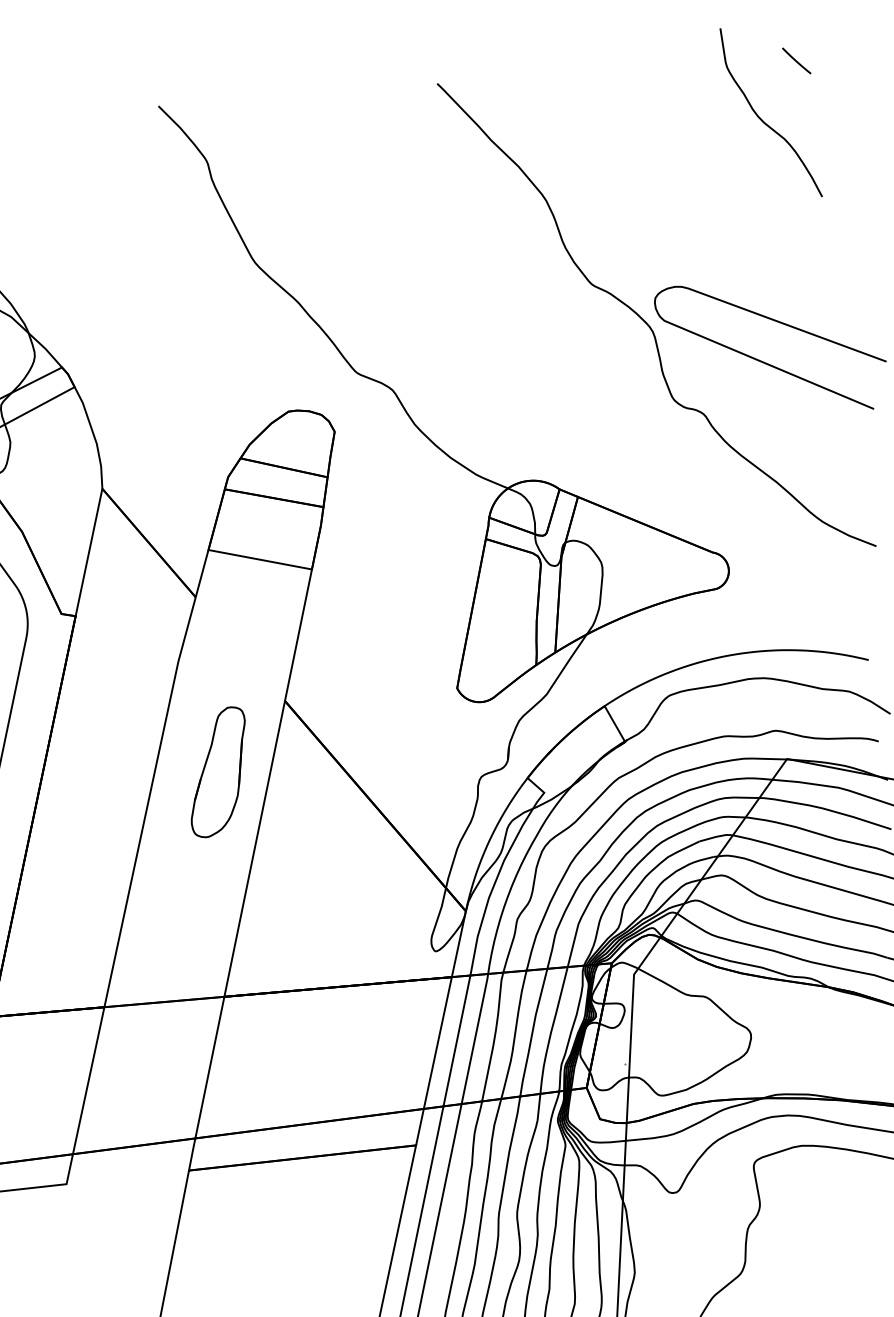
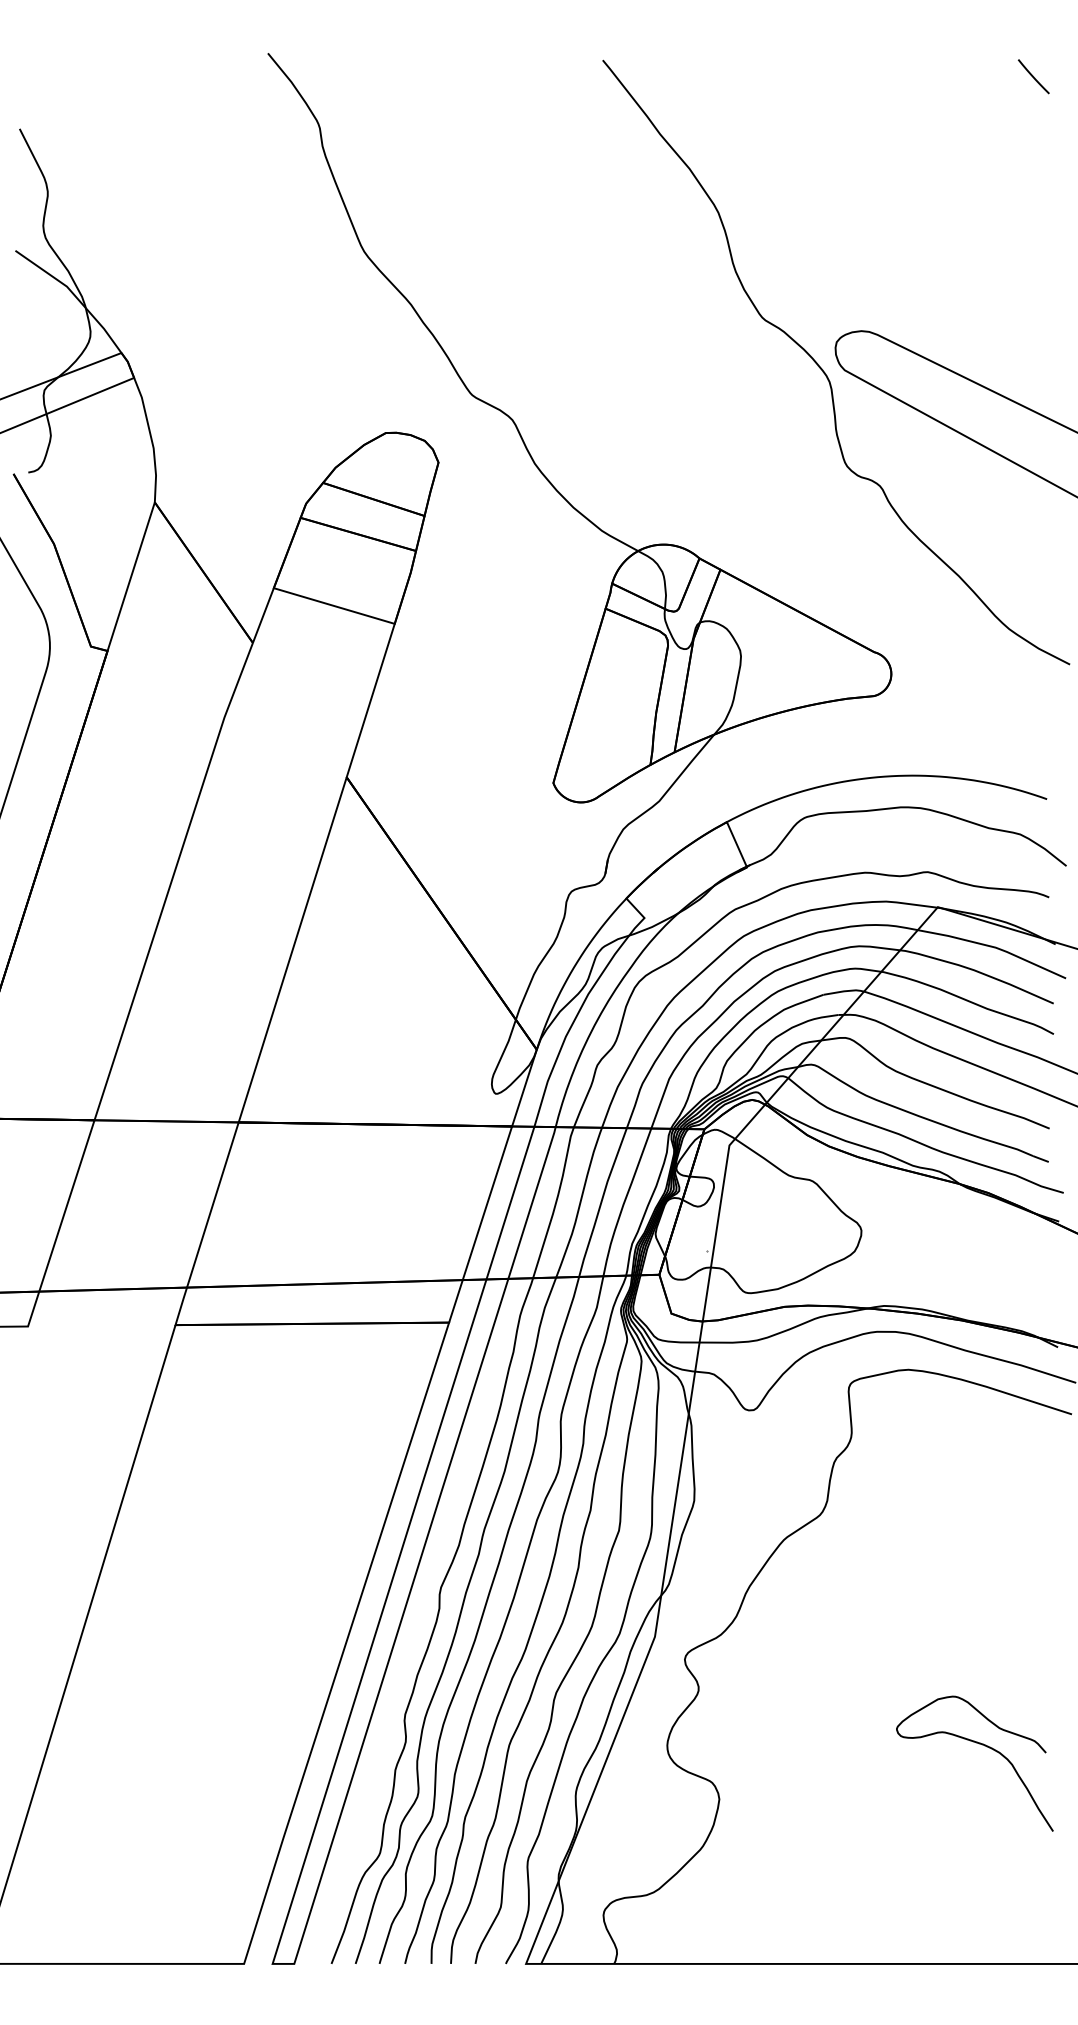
curve: (763, 121) -> (987, 144), removed
part: (218, 772) -> (258, 854), removed

